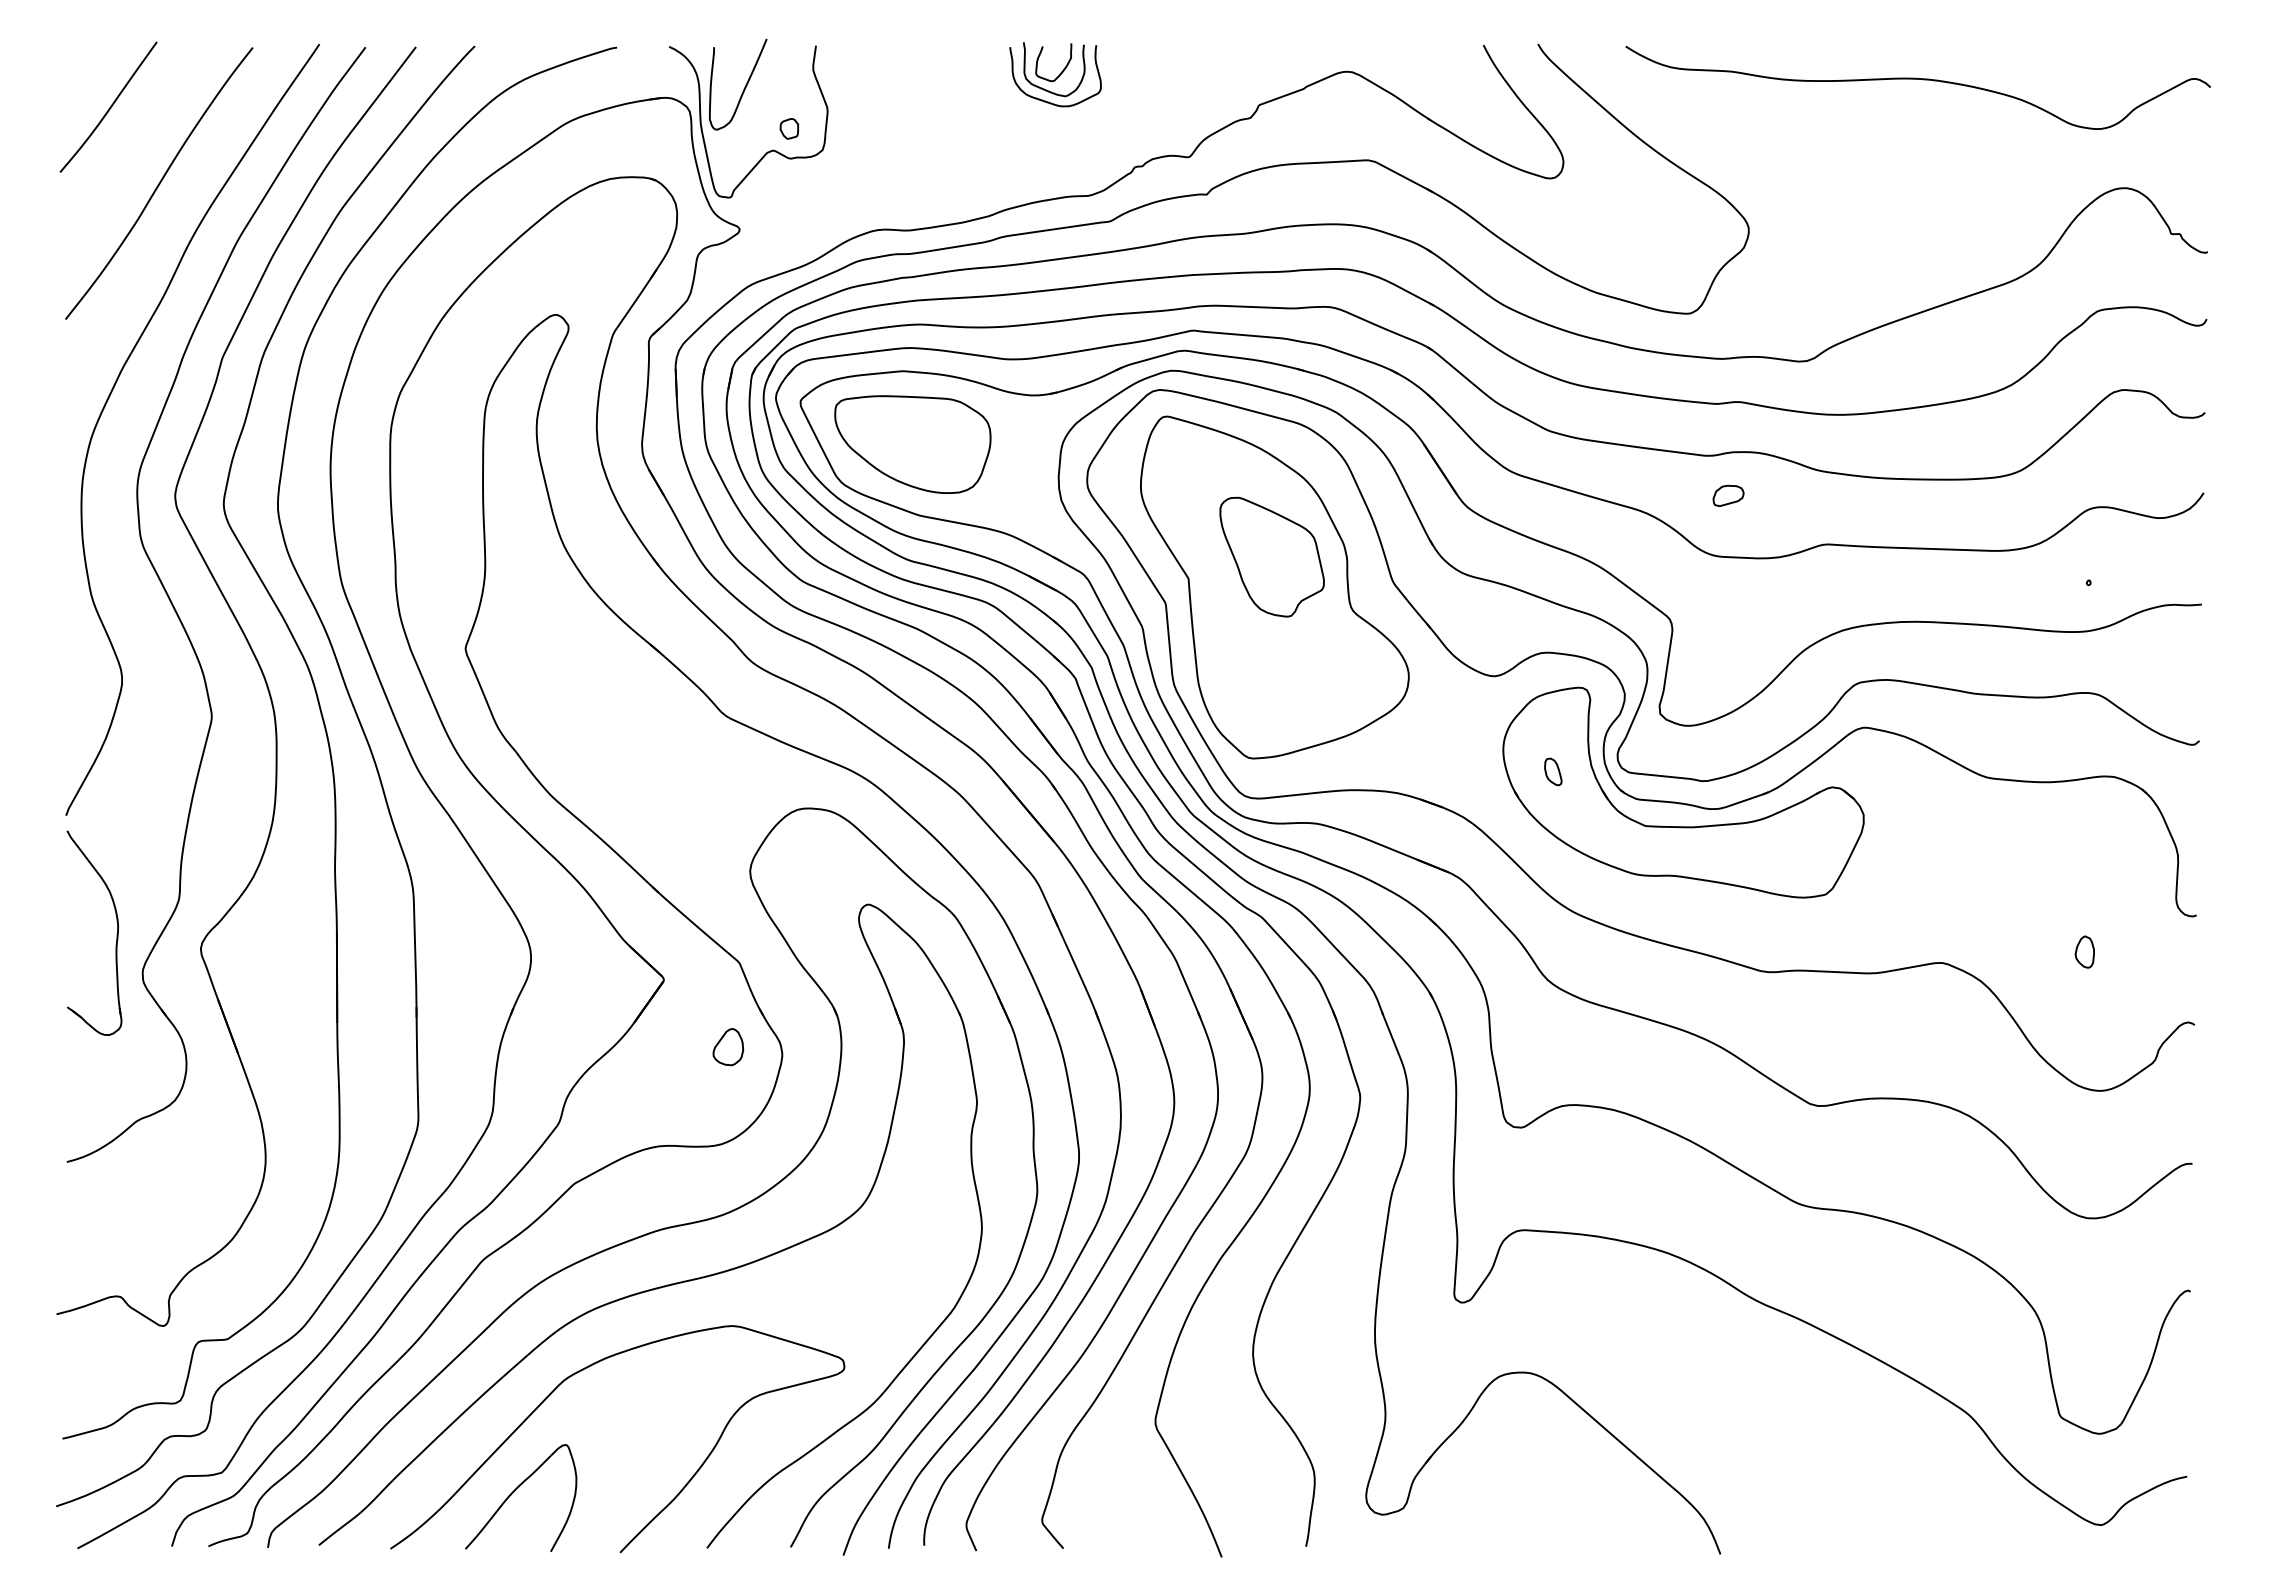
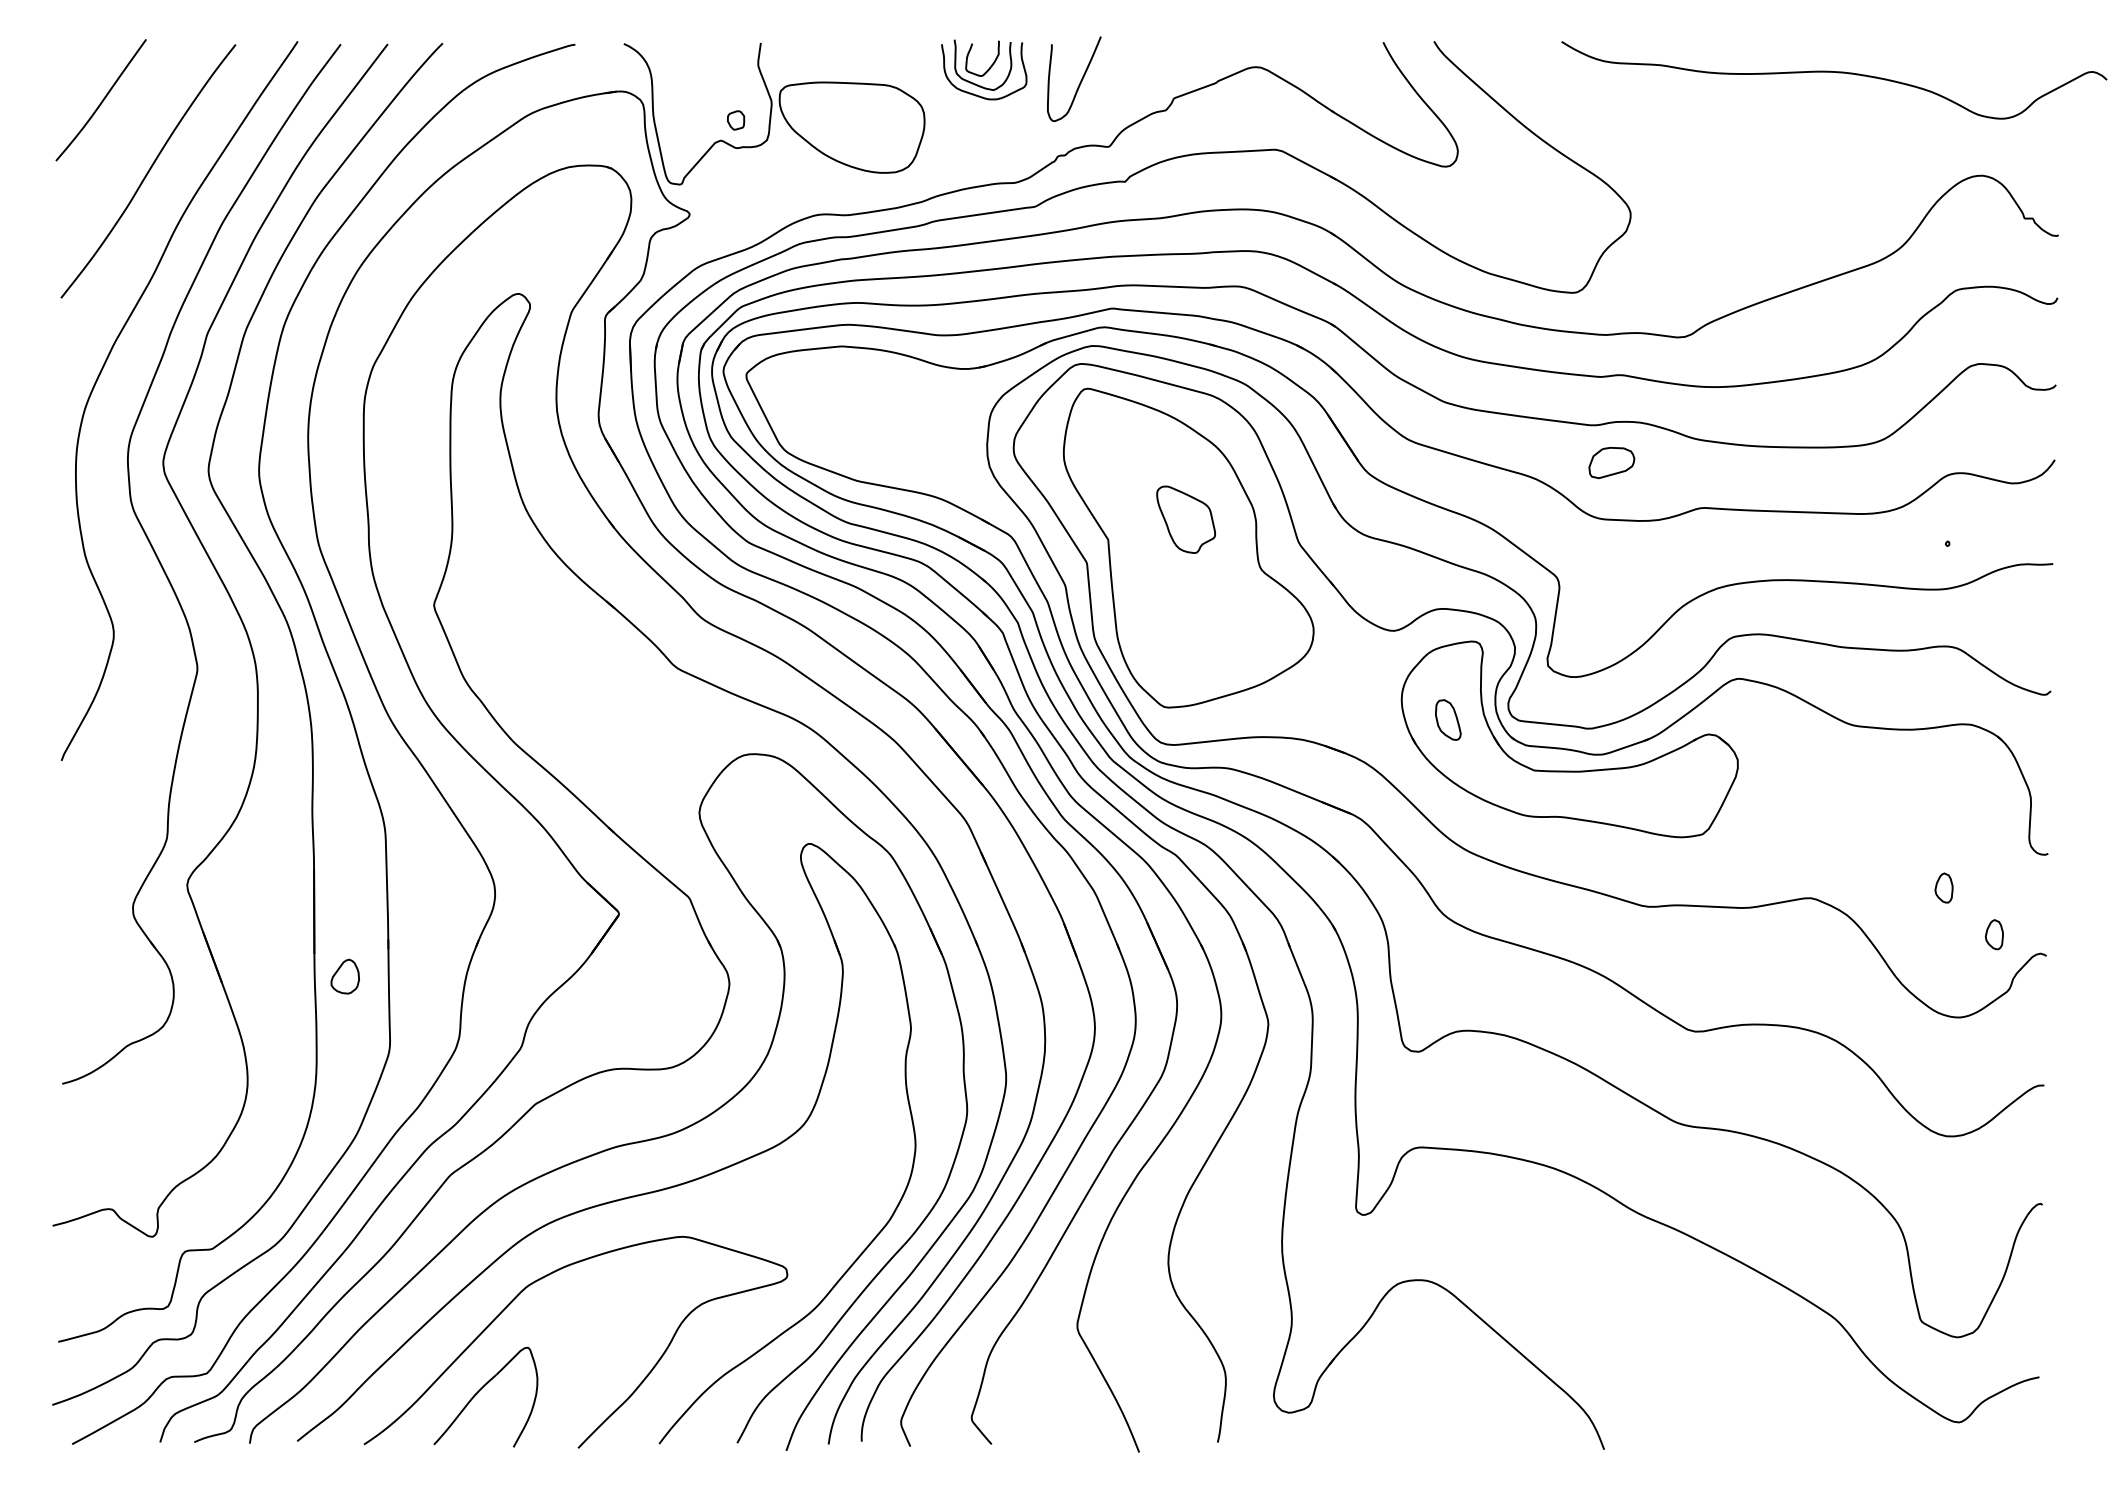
curve: (1917, 79) -> (1833, 72), moved
curve: (744, 86) -> (1080, 80), moved
part: (912, 444) -> (851, 127), moved
part: (1728, 495) -> (1611, 462), size x1.6
part: (1271, 556) -> (1185, 519), size x0.6
part: (1553, 771) -> (1448, 719), size x1.6
part: (116, 934) -> (108, 871), removed
part: (2138, 1001) -> (1994, 934), added
part: (728, 1047) -> (345, 977), moved

